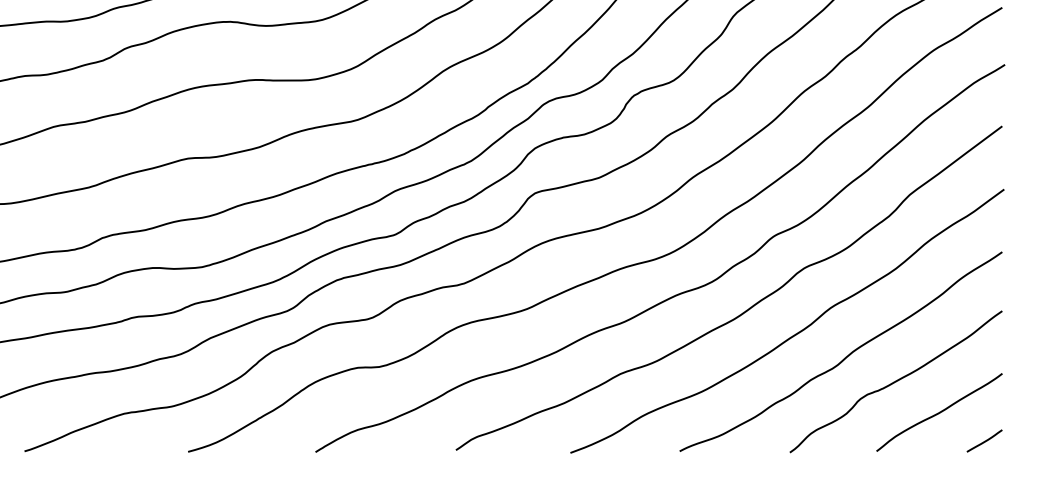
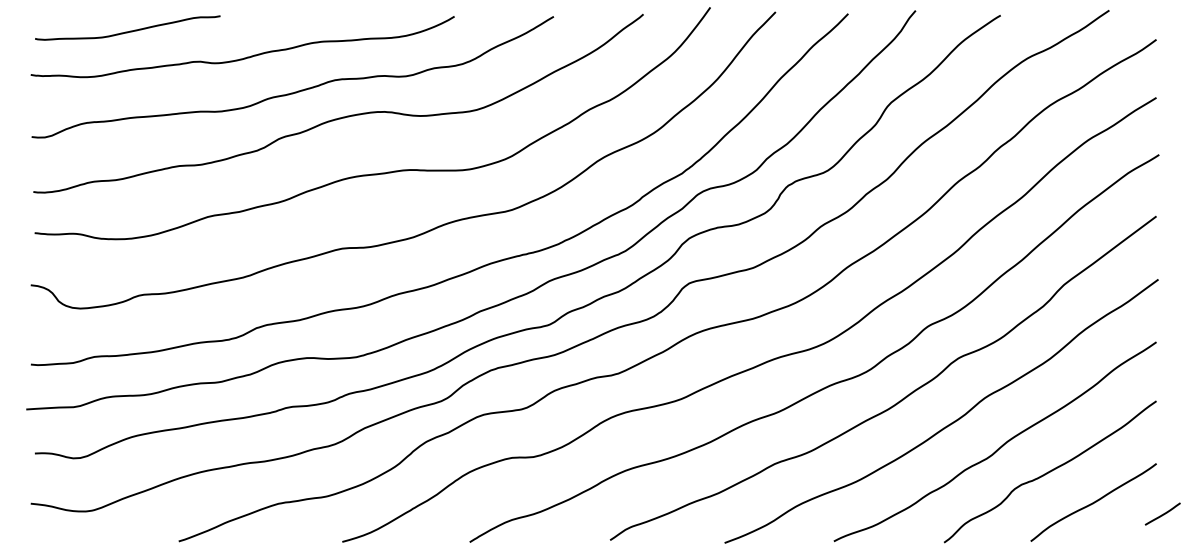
line: (985, 440) -> (1163, 513), moved

